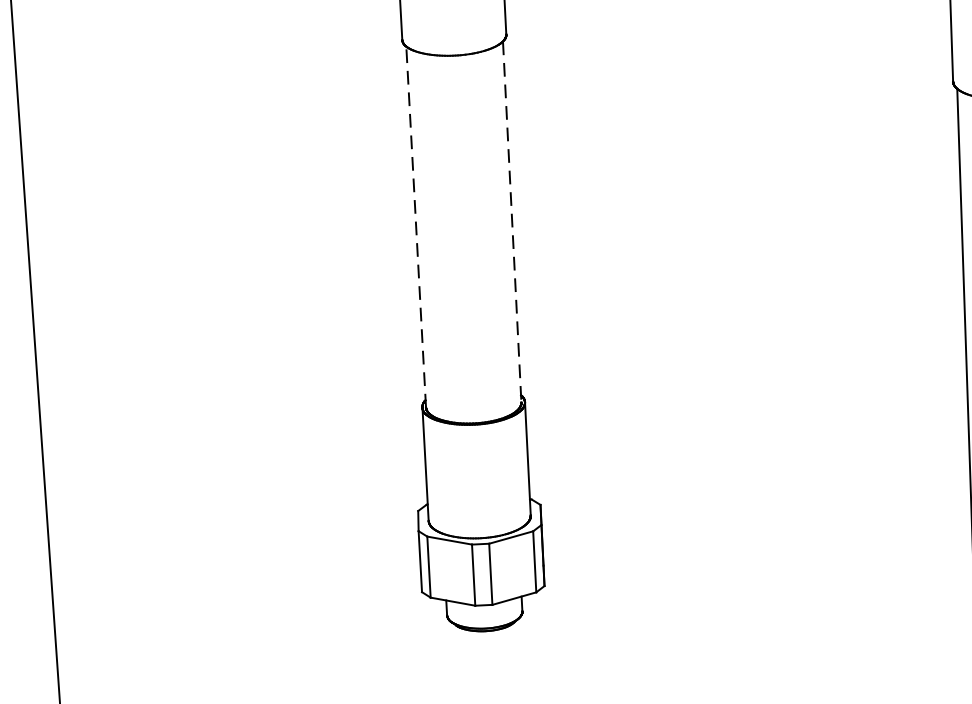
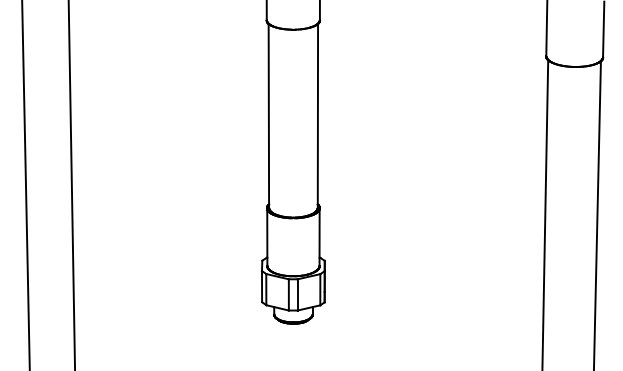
line: (511, 223) -> (317, 116), dashed -> solid
line: (415, 226) -> (268, 115), dashed -> solid

